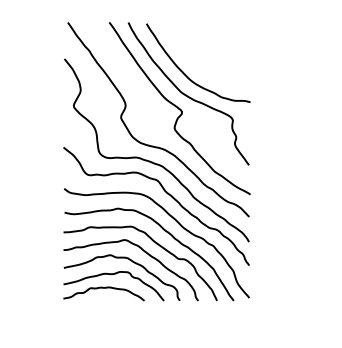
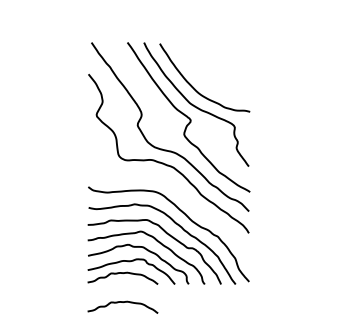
curve: (168, 195) -> (178, 192), removed
curve: (103, 321) -> (122, 302), added

